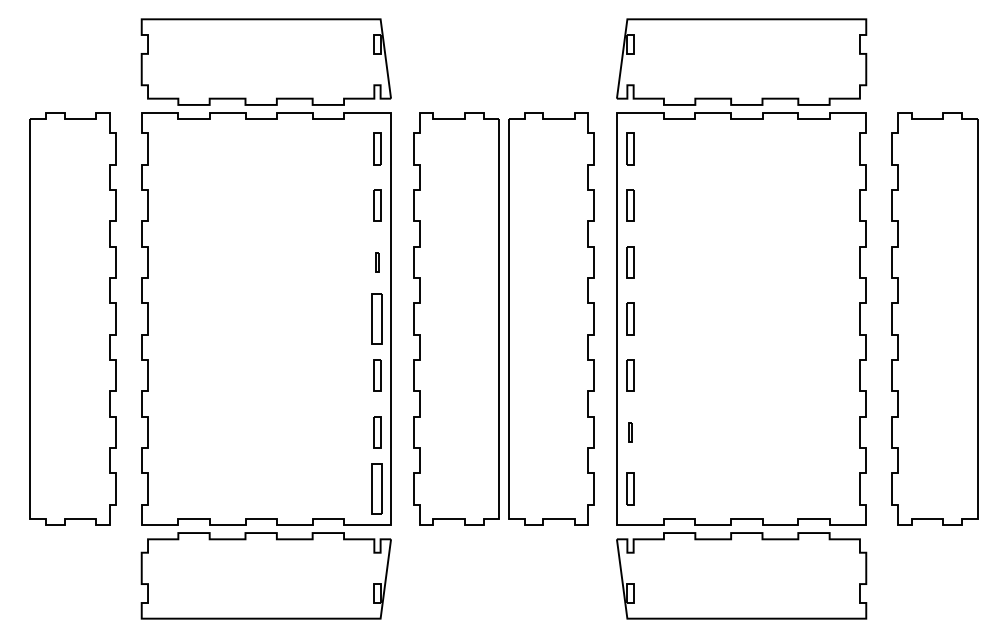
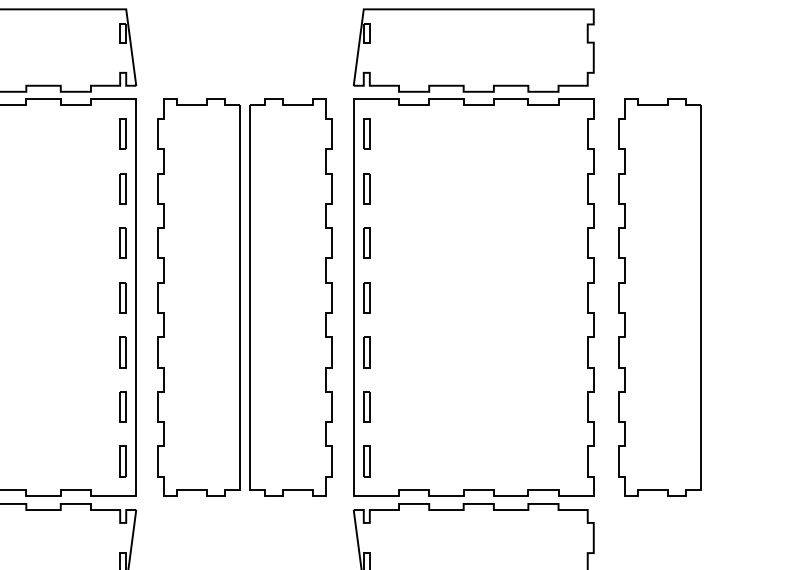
part: (377, 262) -> (123, 243), size x1.67
part: (377, 318) -> (123, 297), size x0.62
part: (630, 432) -> (366, 407), size x1.67
part: (377, 488) -> (123, 461), size x0.62

